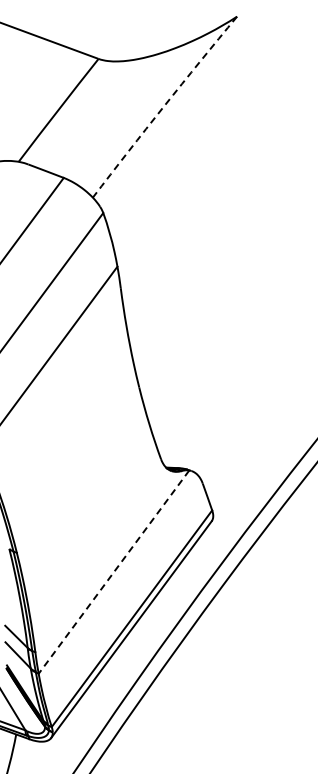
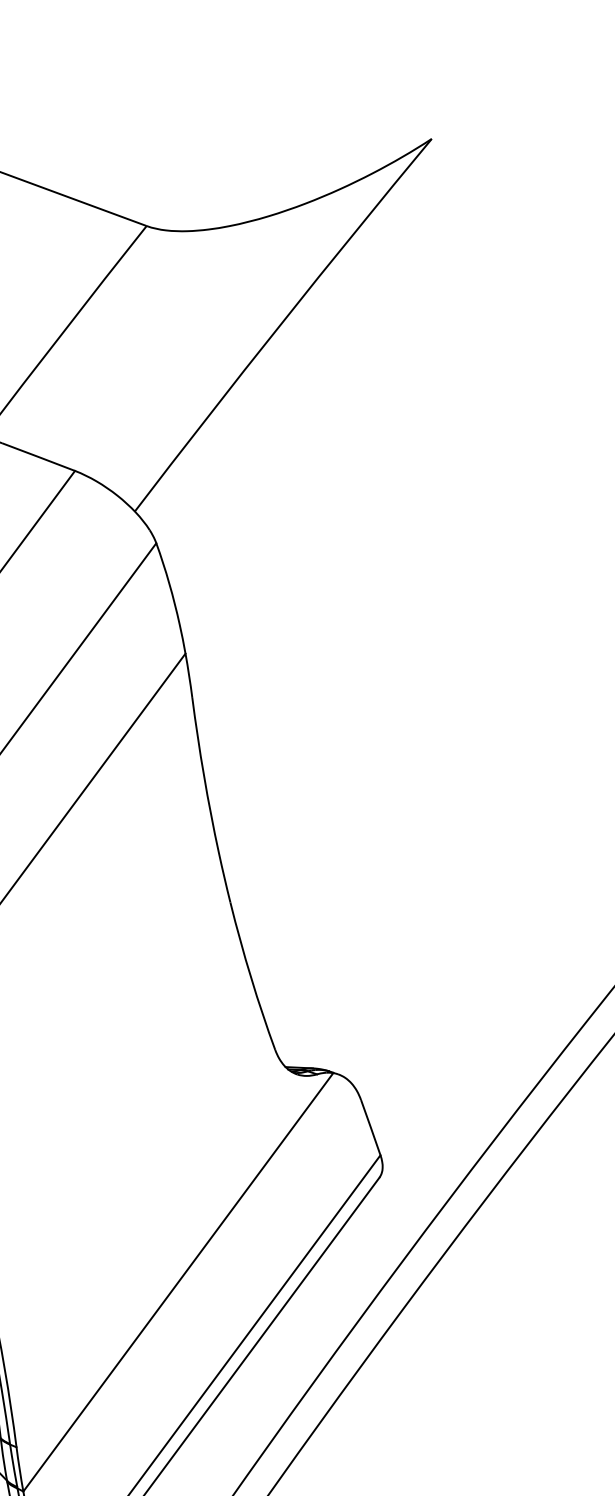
arc: (164, 106) -> (282, 323), dashed -> solid
line: (113, 572) -> (177, 1283), dashed -> solid

